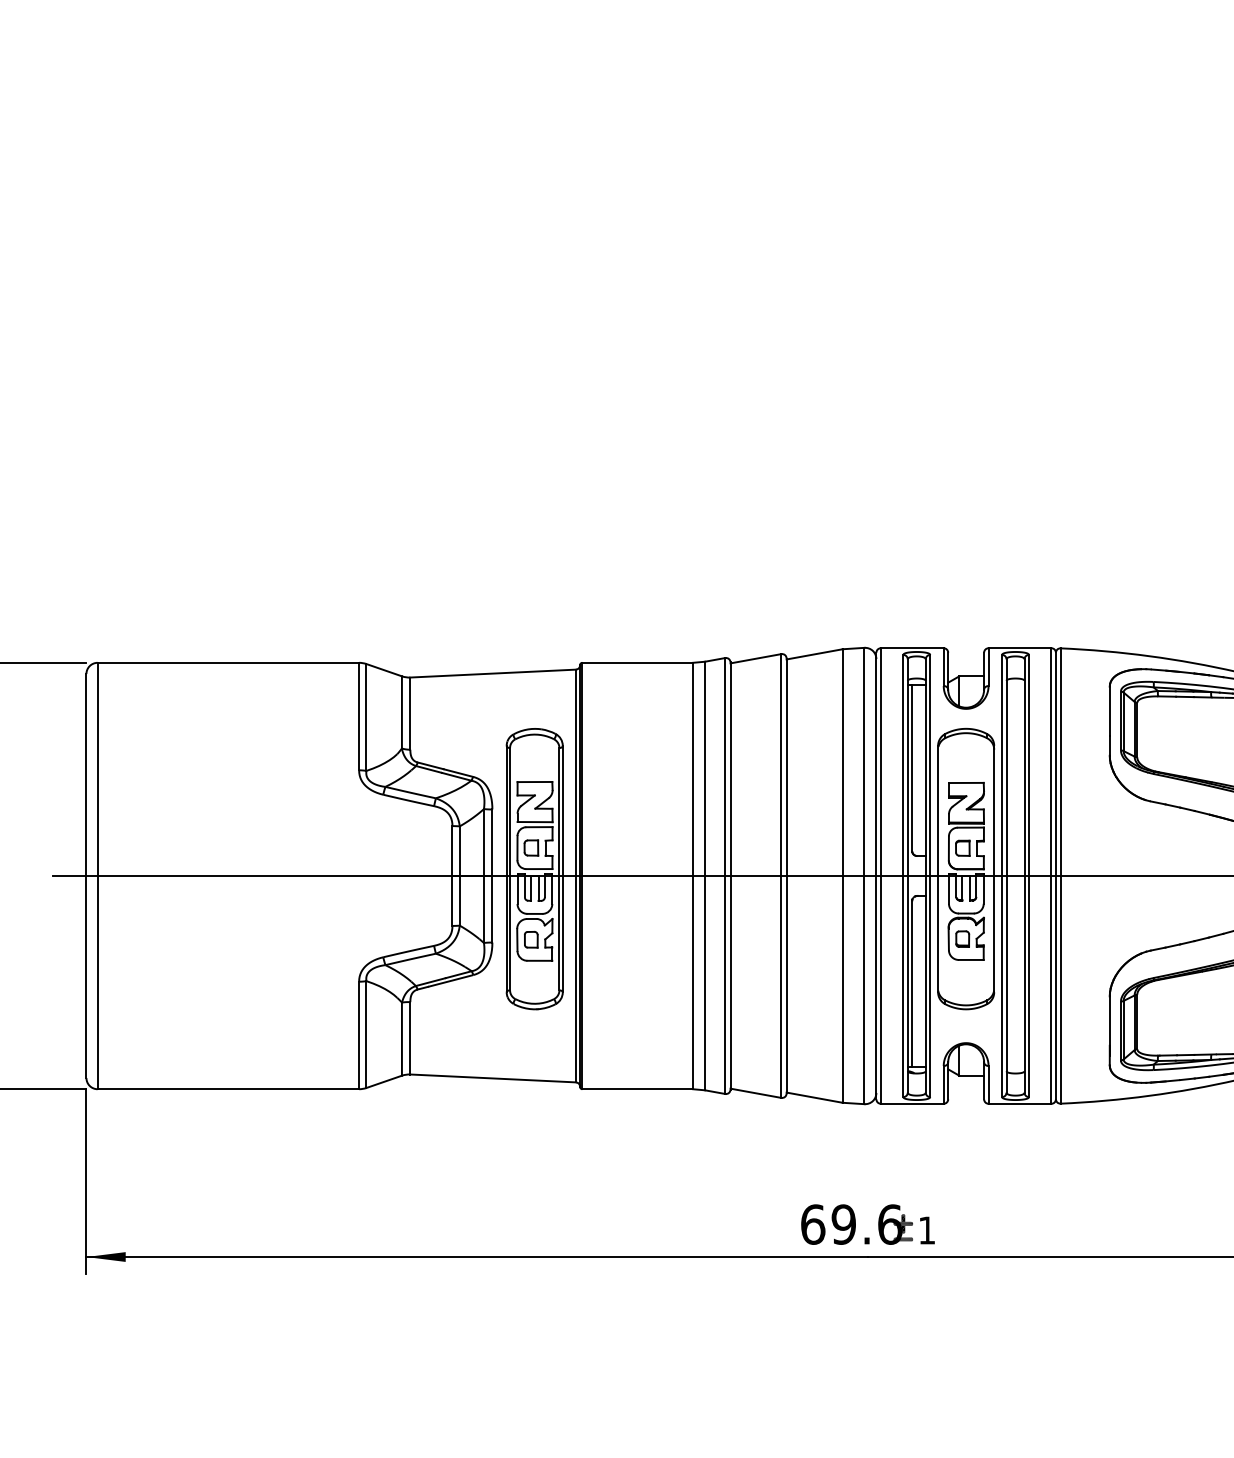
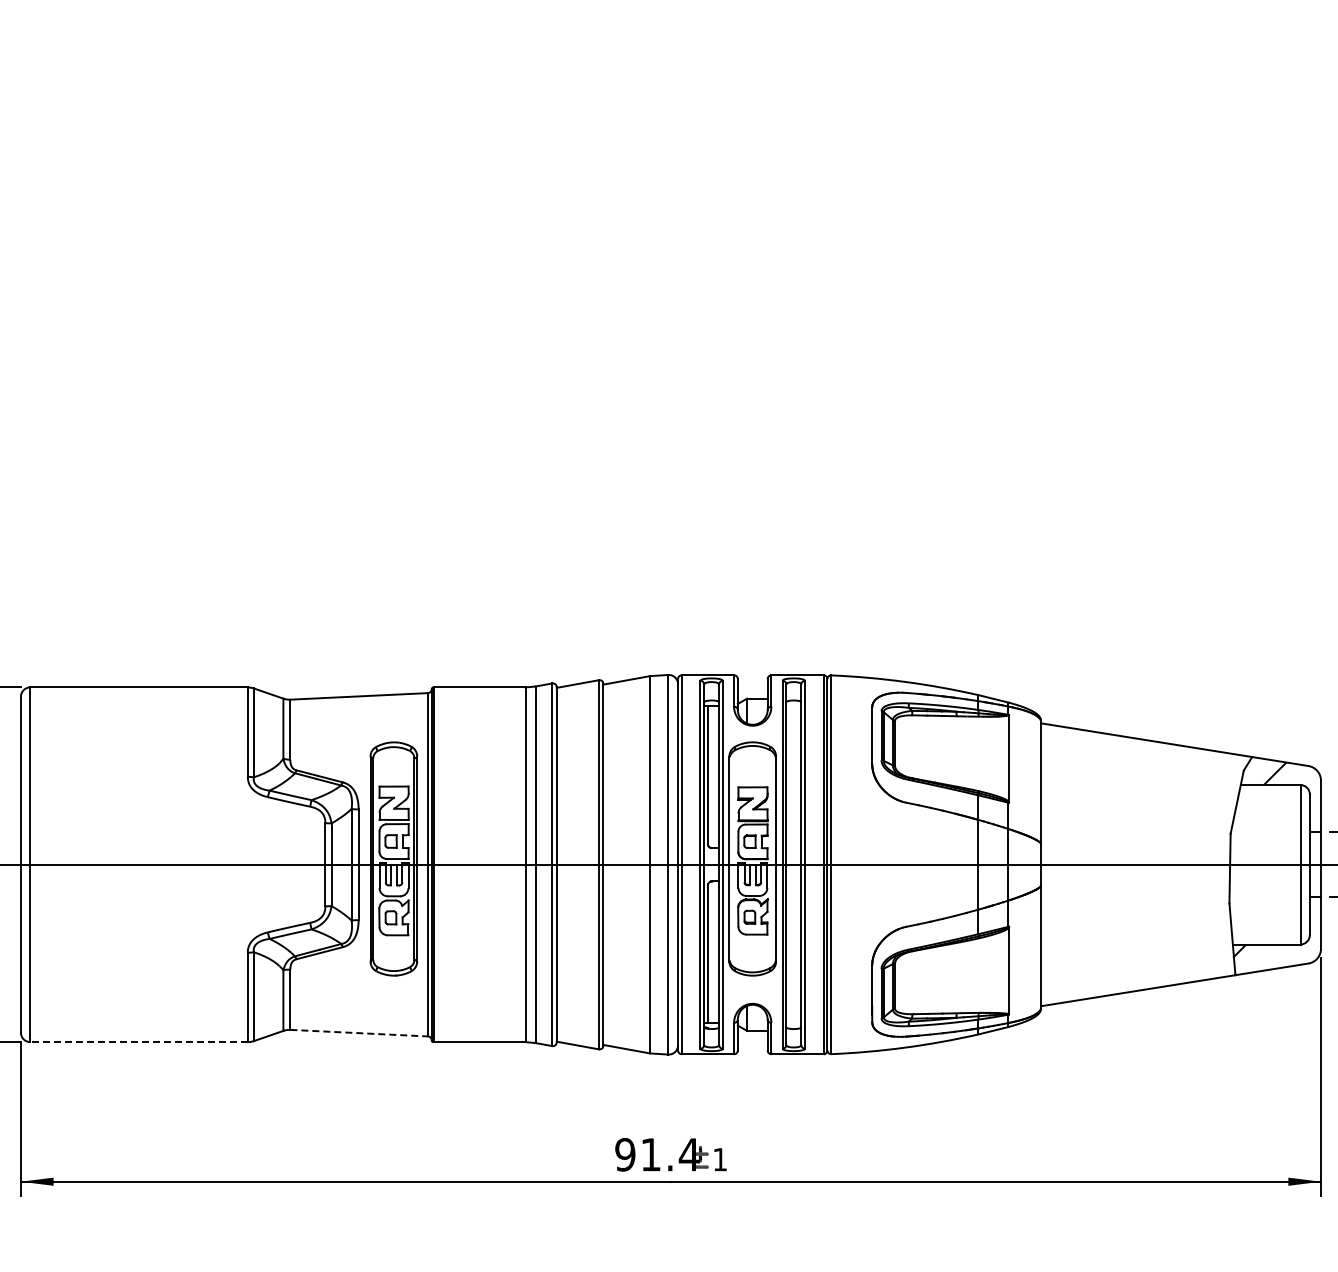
line: (493, 1078) -> (359, 1033), solid -> dashed
line: (228, 1089) -> (139, 1042), solid -> dashed
text: (851, 1224) -> (657, 1154), 69.6 -> 91.4

